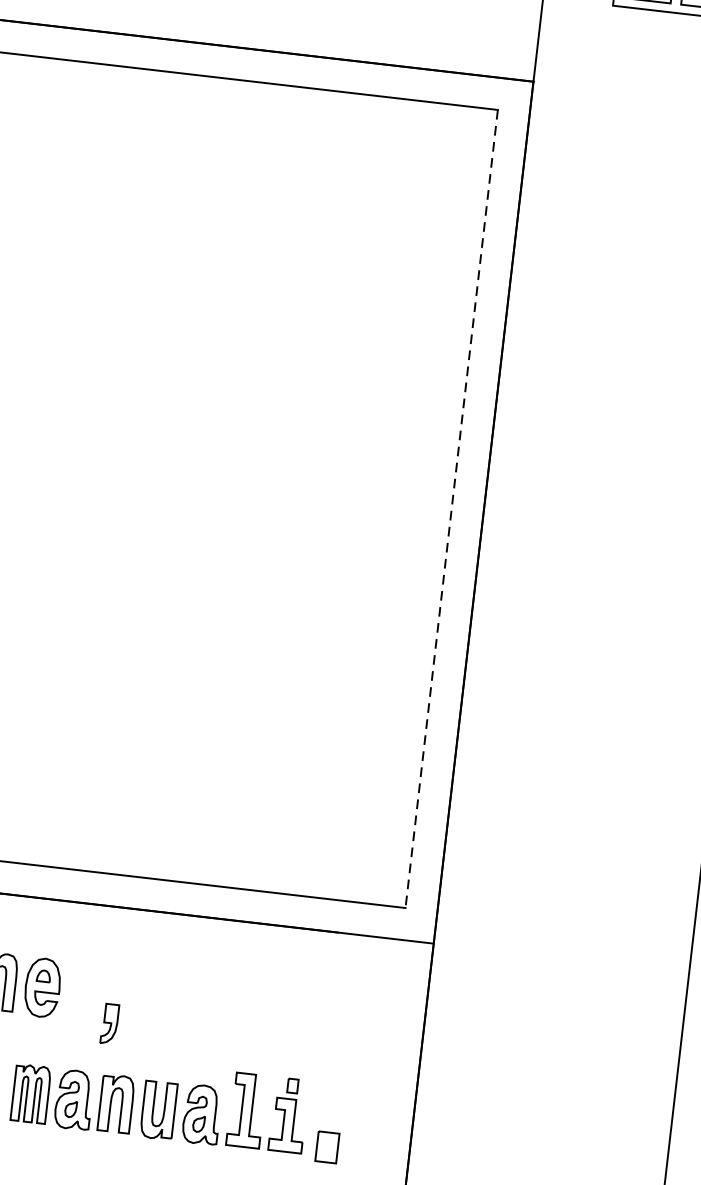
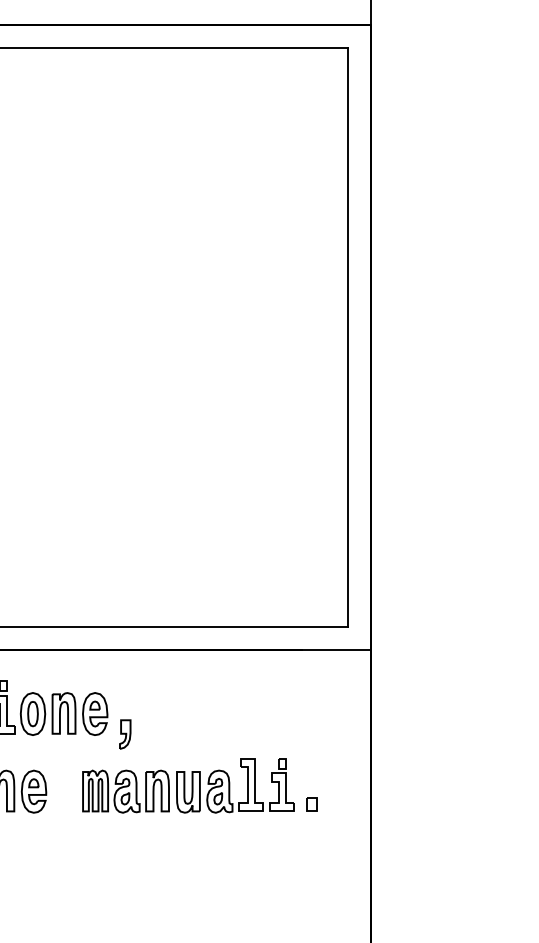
line: (451, 509) -> (348, 337), dashed -> solid
part: (110, 1024) -> (125, 734), moved
part: (326, 1146) -> (311, 804), size x0.62

